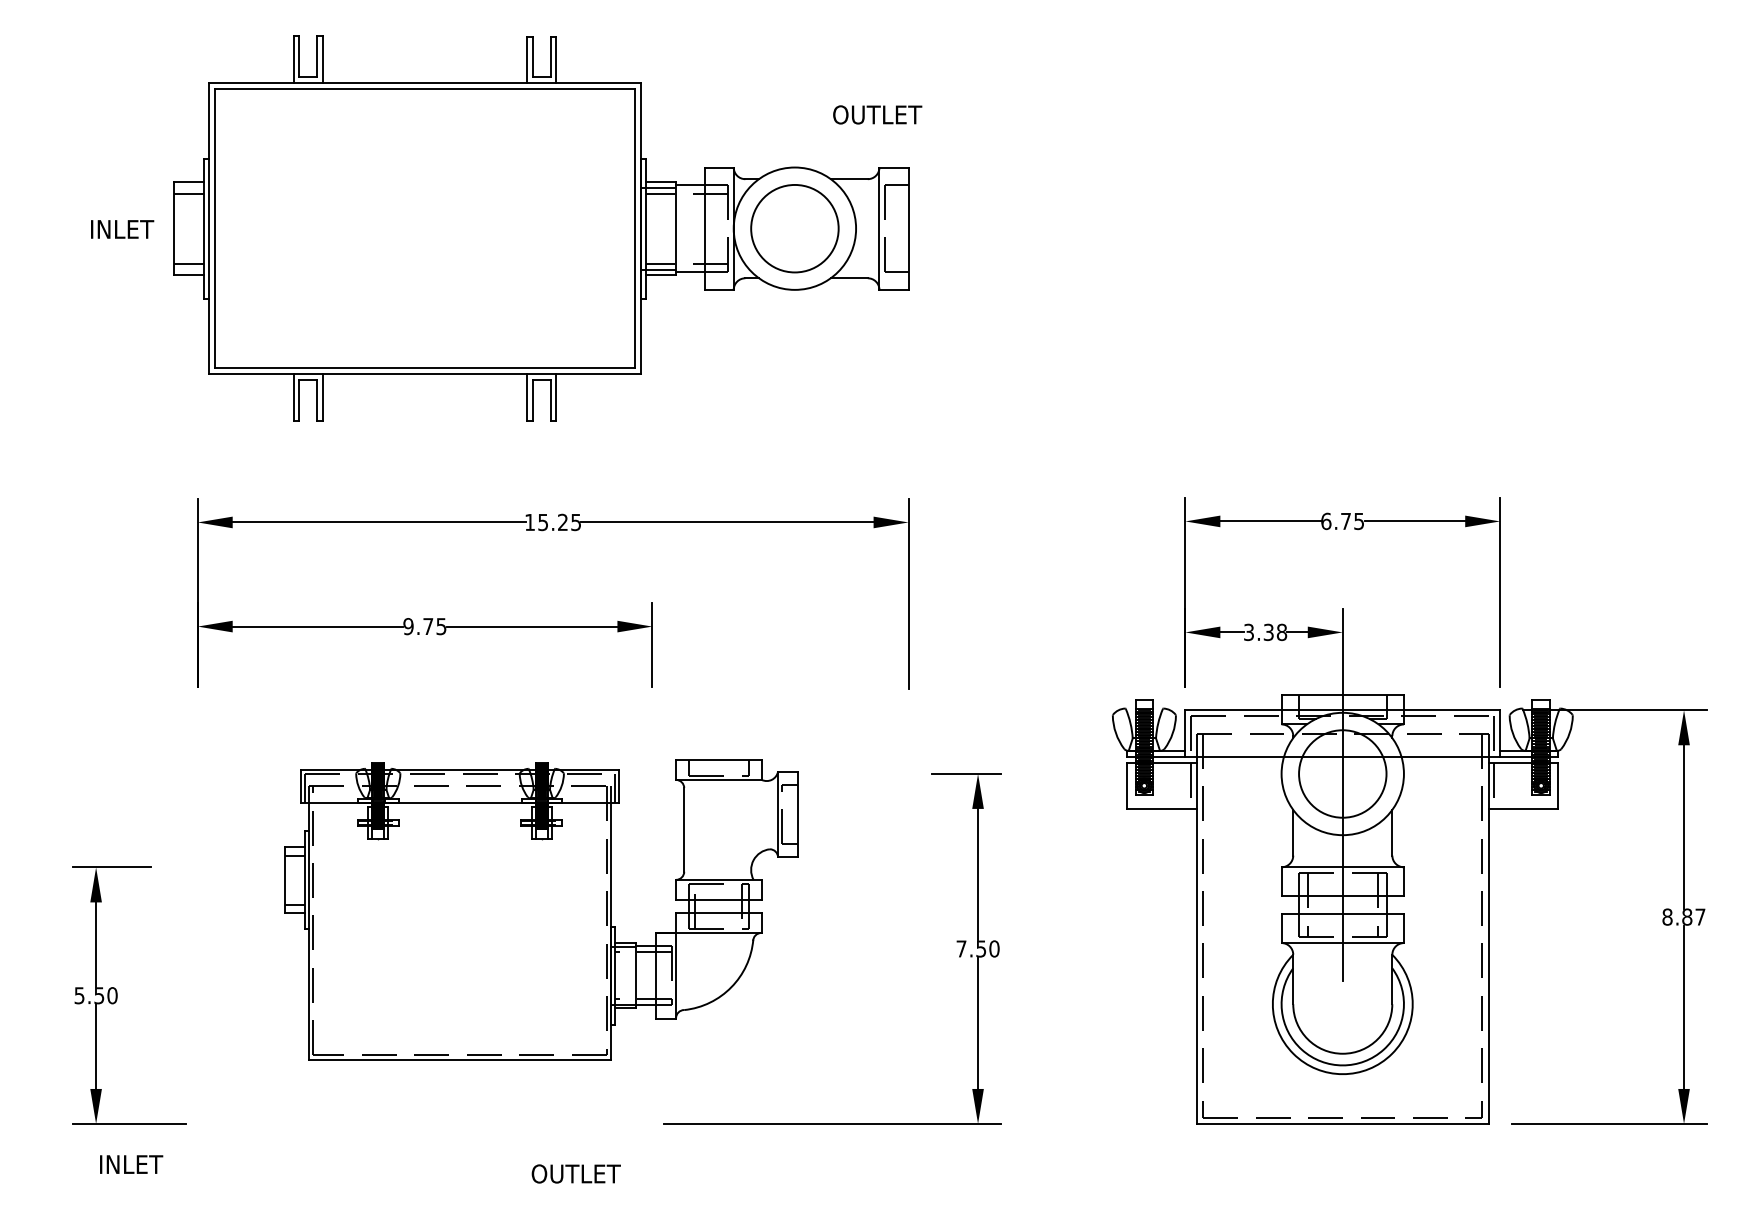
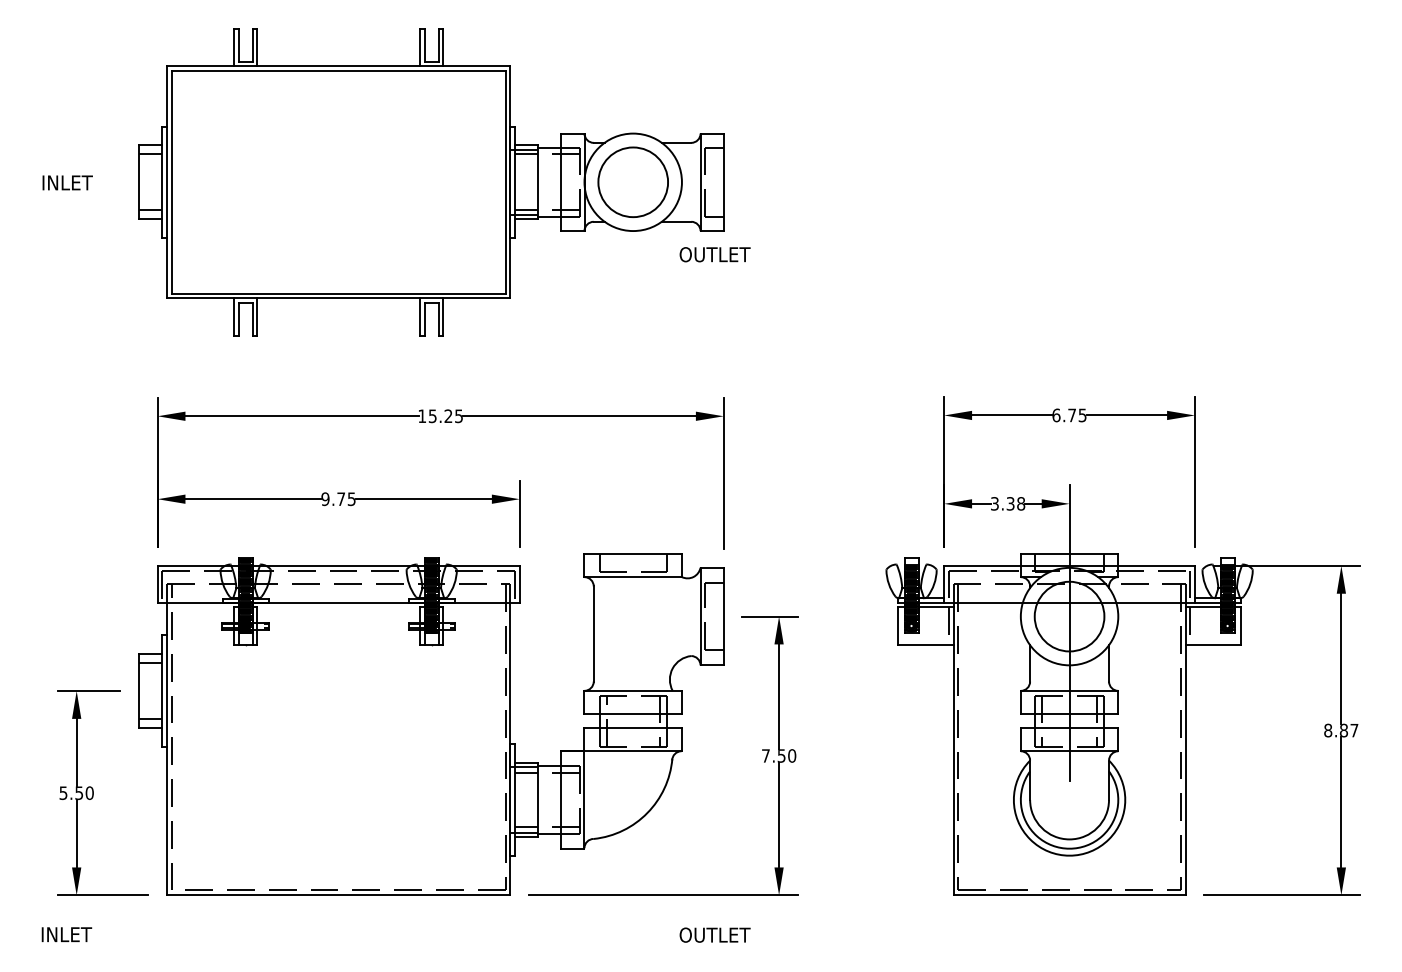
text: (876, 114) -> (714, 254), moved
text: (122, 228) -> (67, 182), moved
part: (541, 909) -> (431, 724), size x1.43
text: (131, 1164) -> (66, 934), moved
text: (575, 1173) -> (714, 934), moved

